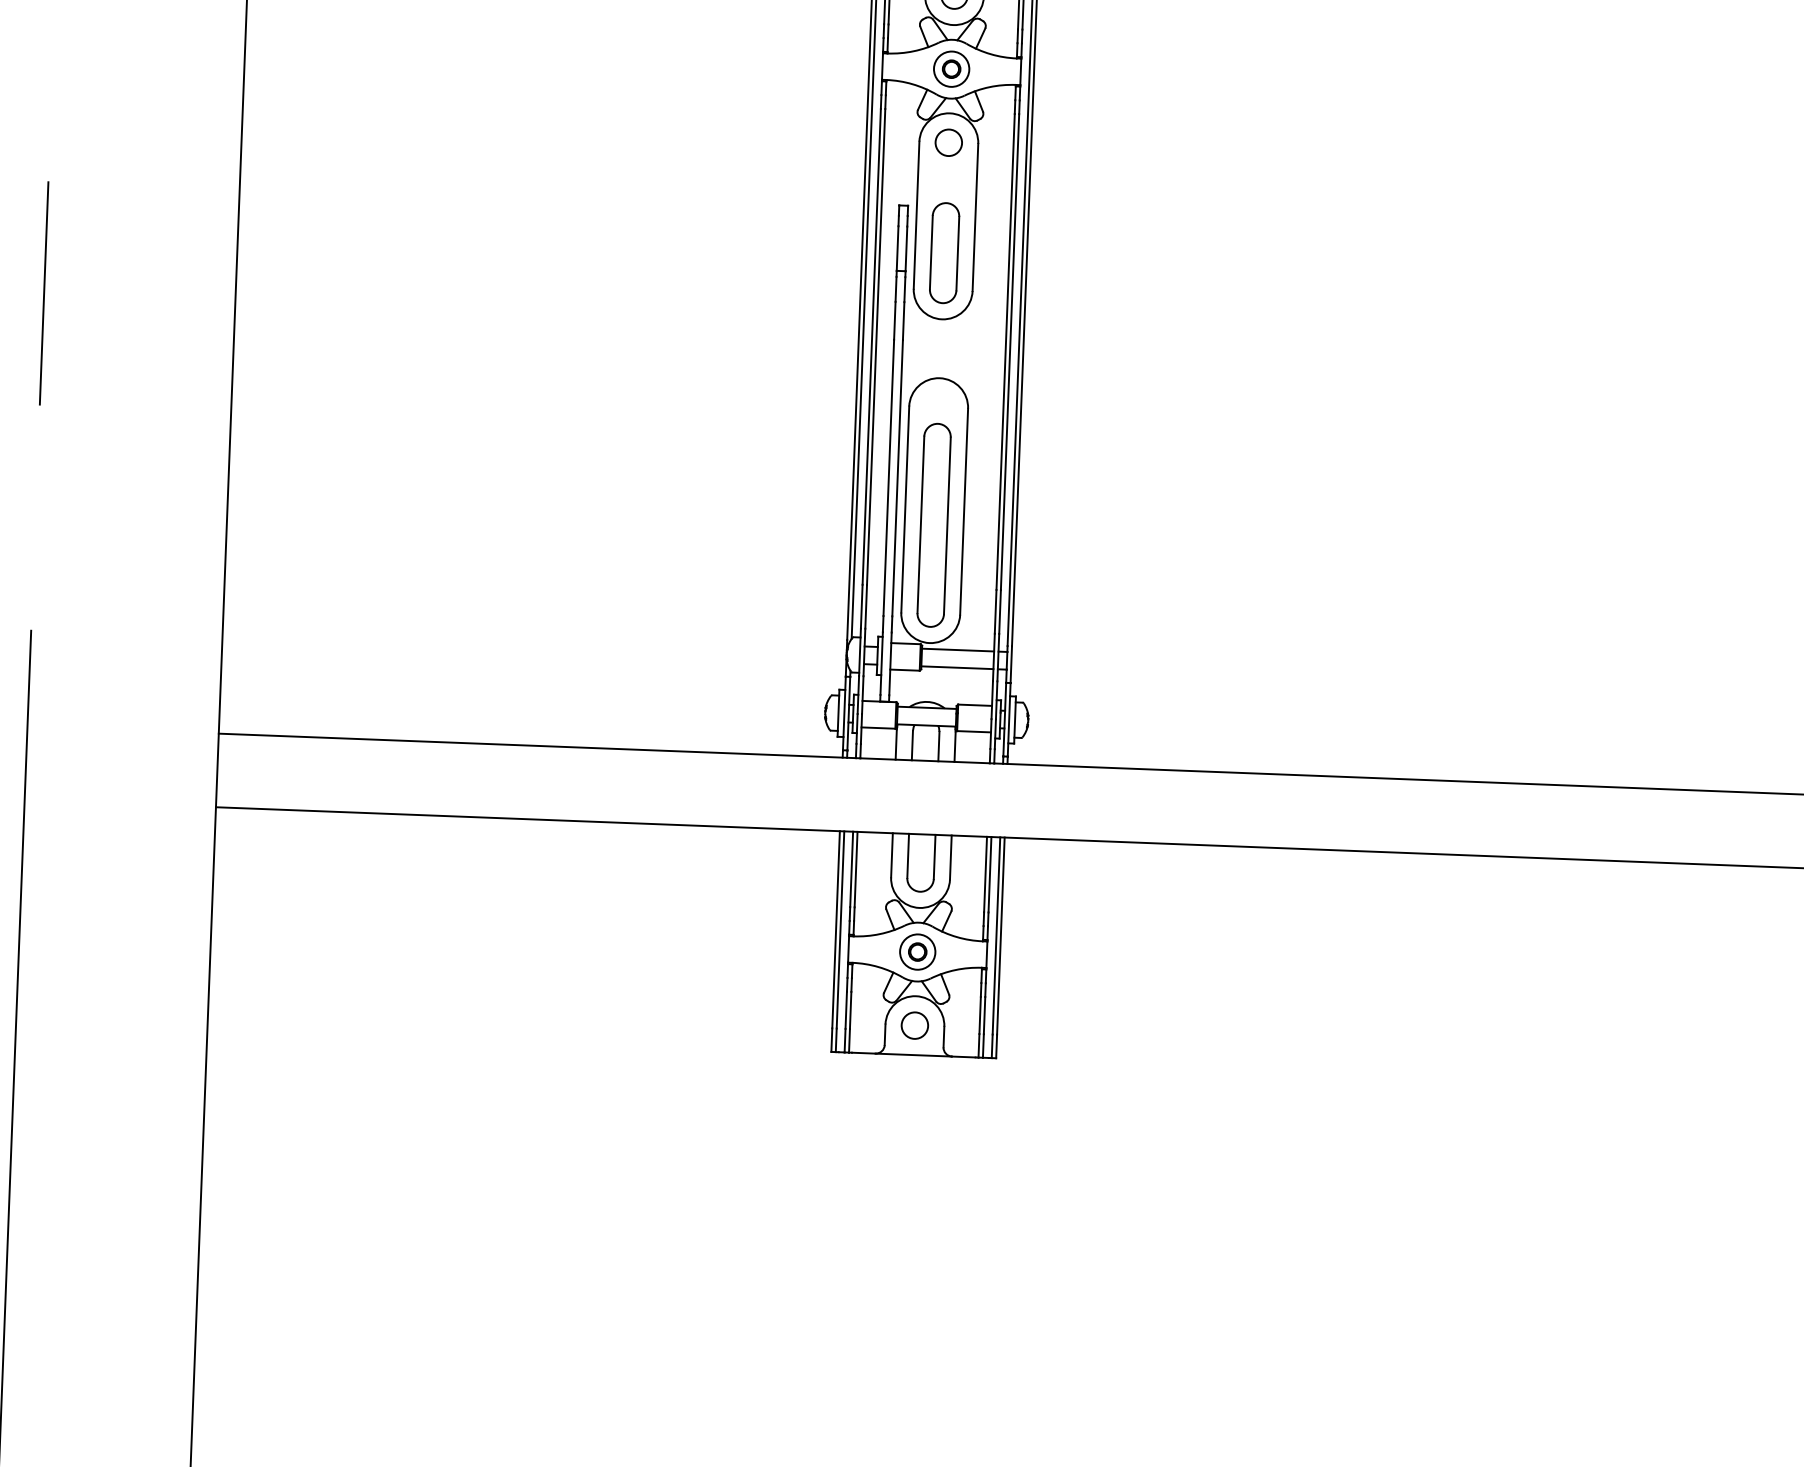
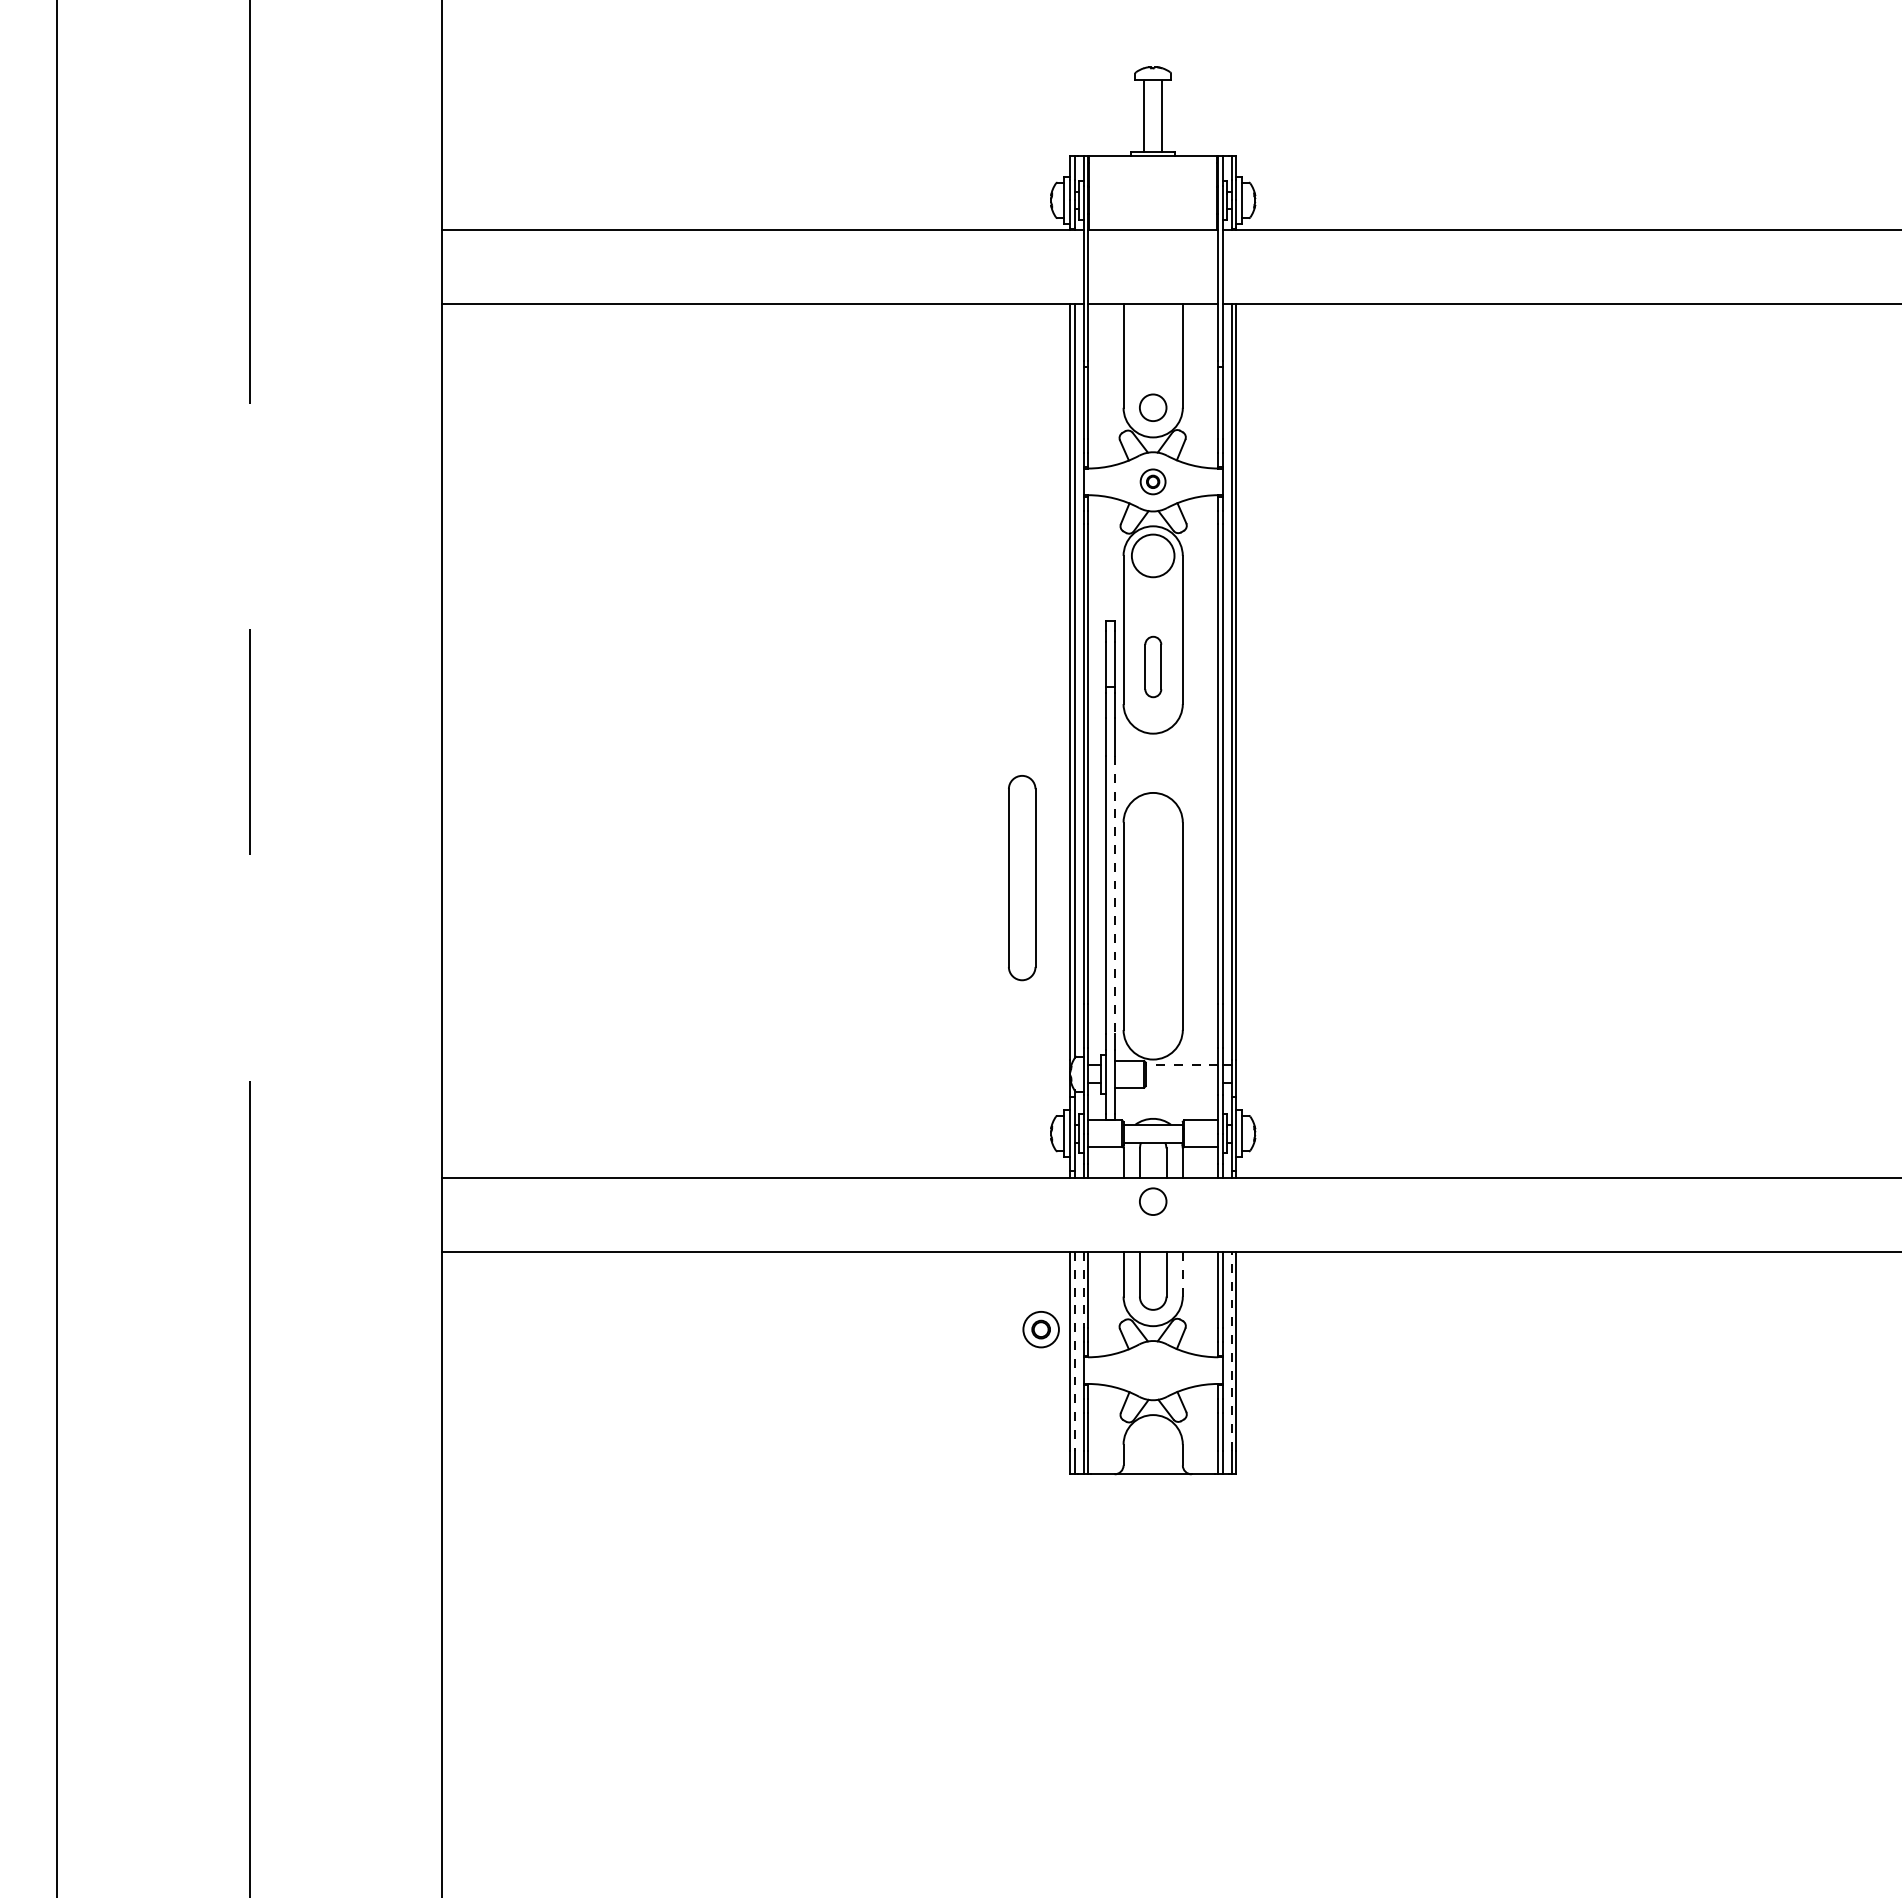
part: (950, 68) -> (1152, 481), size x0.7
circle: (948, 142) -> (1152, 555), size x1.6
part: (944, 252) -> (1153, 666), size x0.6
line: (897, 478) -> (1114, 895), solid -> dashed
part: (934, 525) -> (1022, 878), moved
line: (957, 650) -> (1181, 1065), solid -> dashed
line: (956, 667) -> (1181, 1083), removed
line: (950, 857) -> (1182, 1274), solid -> dashed
line: (851, 869) -> (1083, 1290), solid -> dashed
line: (840, 930) -> (1074, 1351), solid -> dashed
line: (996, 935) -> (1231, 1350), solid -> dashed
part: (917, 951) -> (1040, 1329), moved
circle: (915, 1025) -> (1153, 1201), moved

